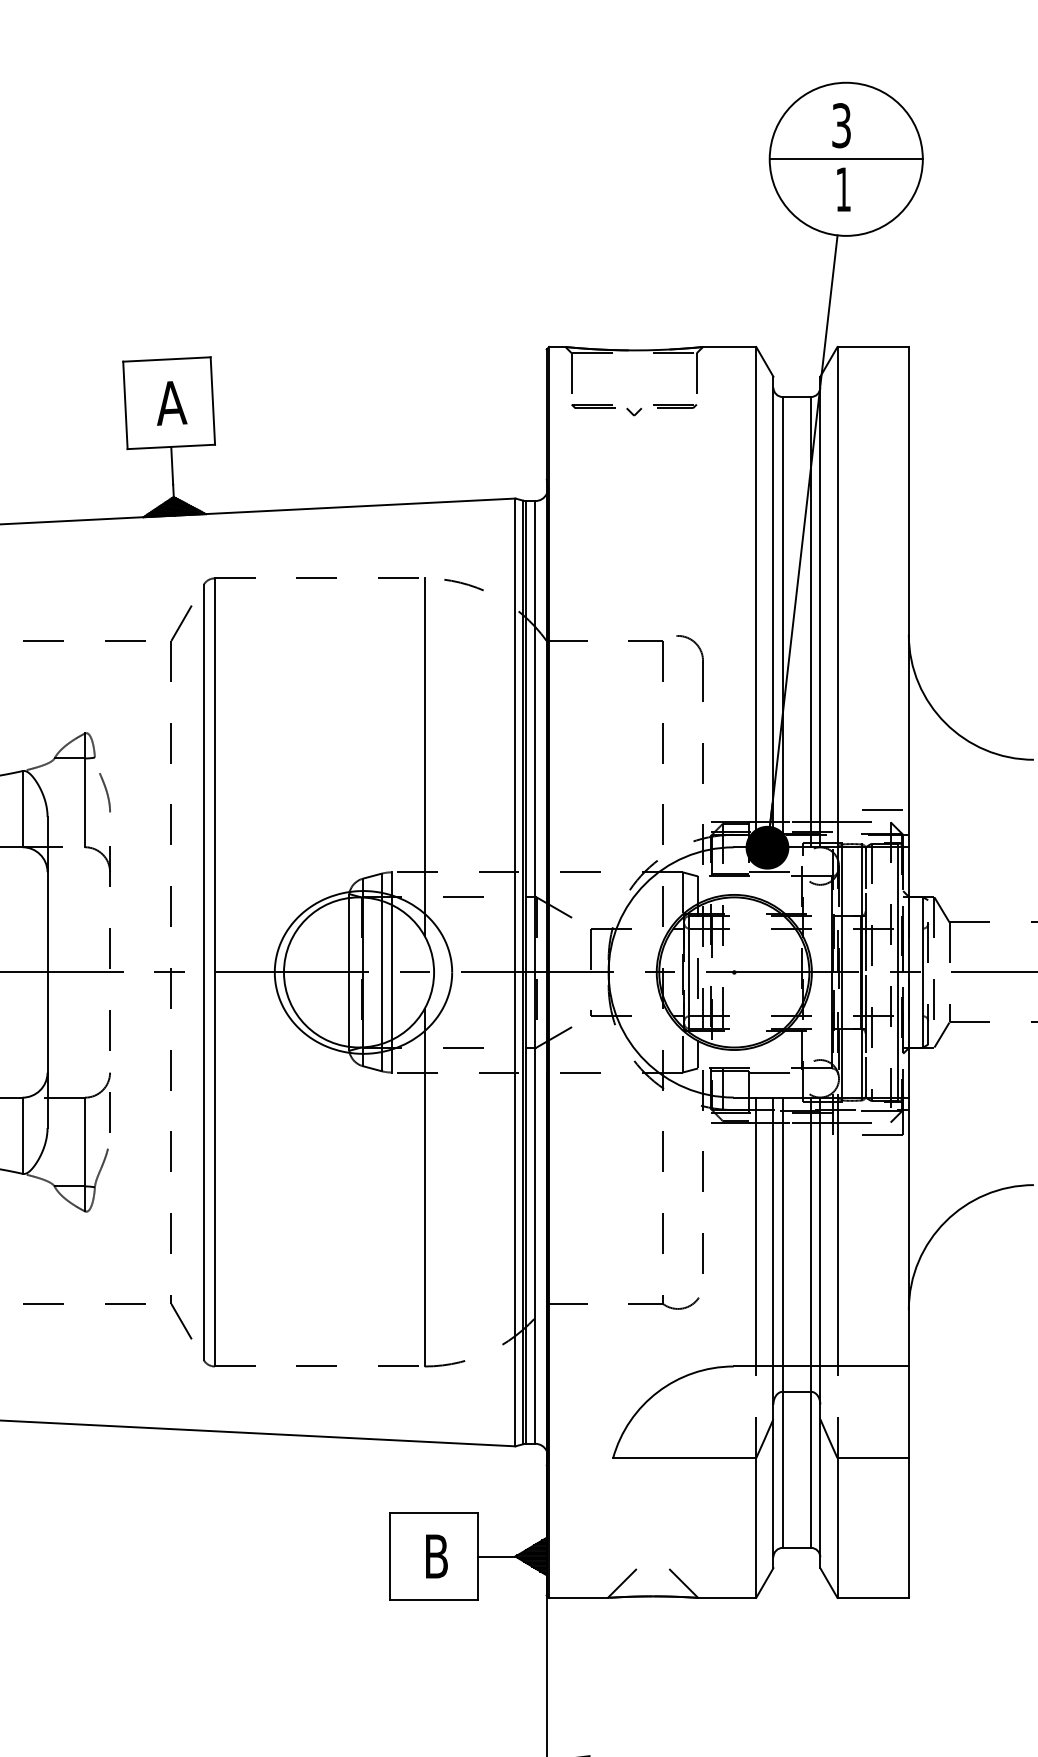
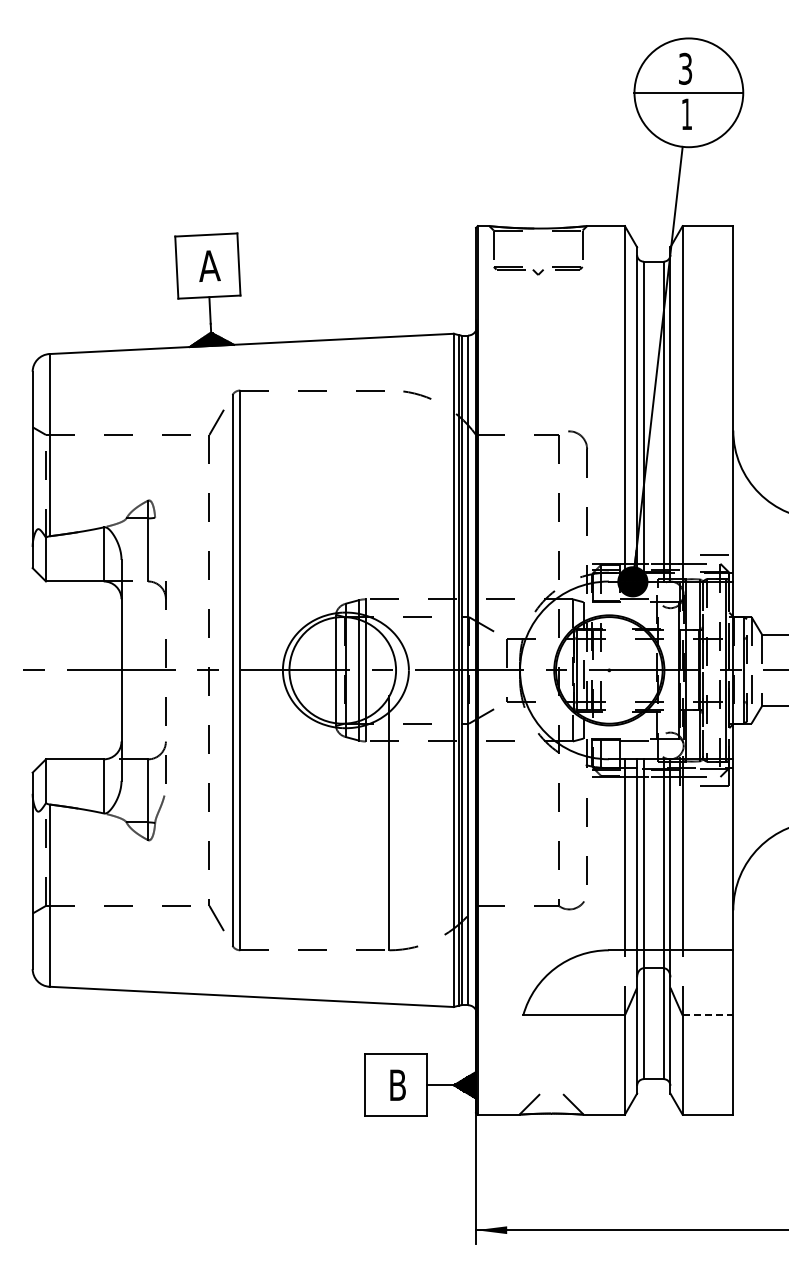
line: (424, 757) -> (389, 517), removed
curve: (105, 792) -> (162, 542), removed
line: (873, 1458) -> (708, 1015), solid -> dashed

